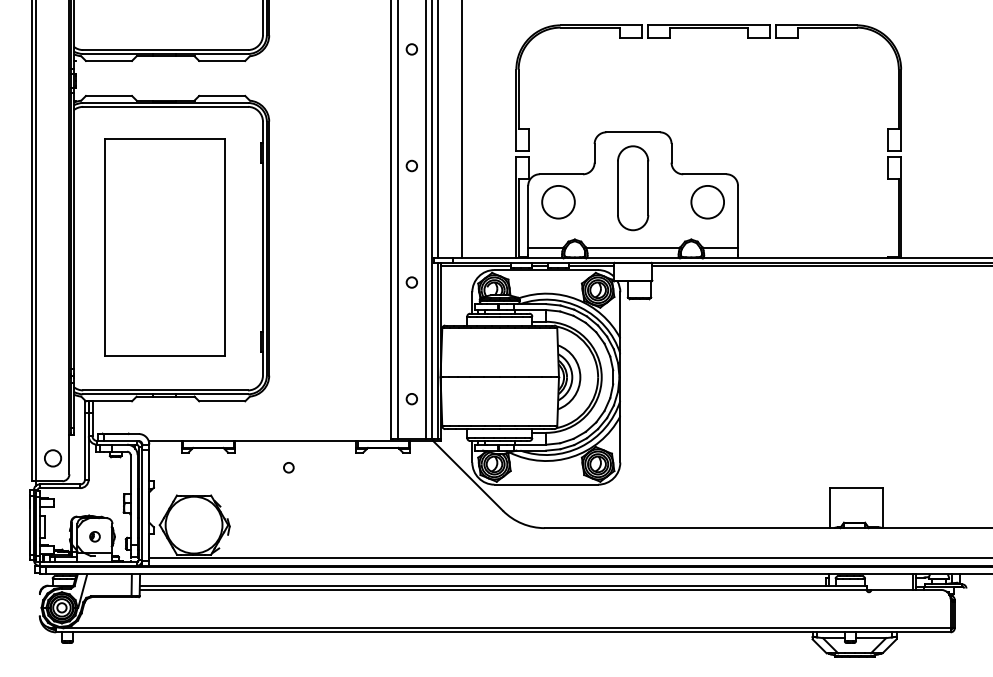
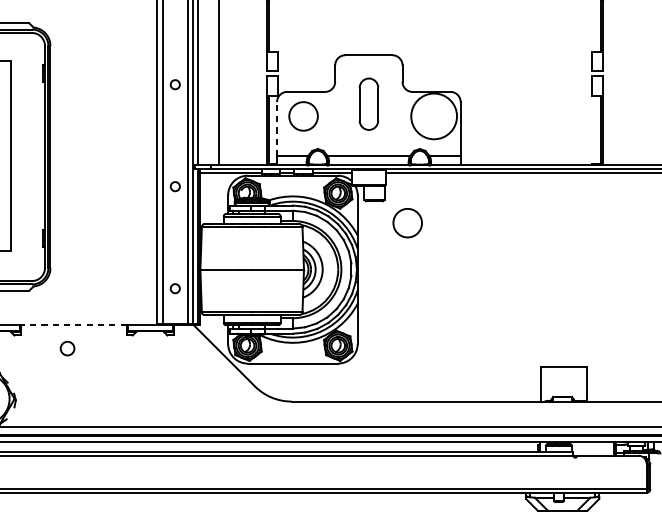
part: (633, 188) -> (369, 104), size x0.7
circle: (707, 201) -> (433, 115), size x1.6
line: (528, 216) -> (277, 128), solid -> dashed
circle: (677, 324) -> (407, 223), added
line: (295, 440) -> (73, 324), solid -> dashed
circle: (288, 467) -> (67, 348), size x1.6

